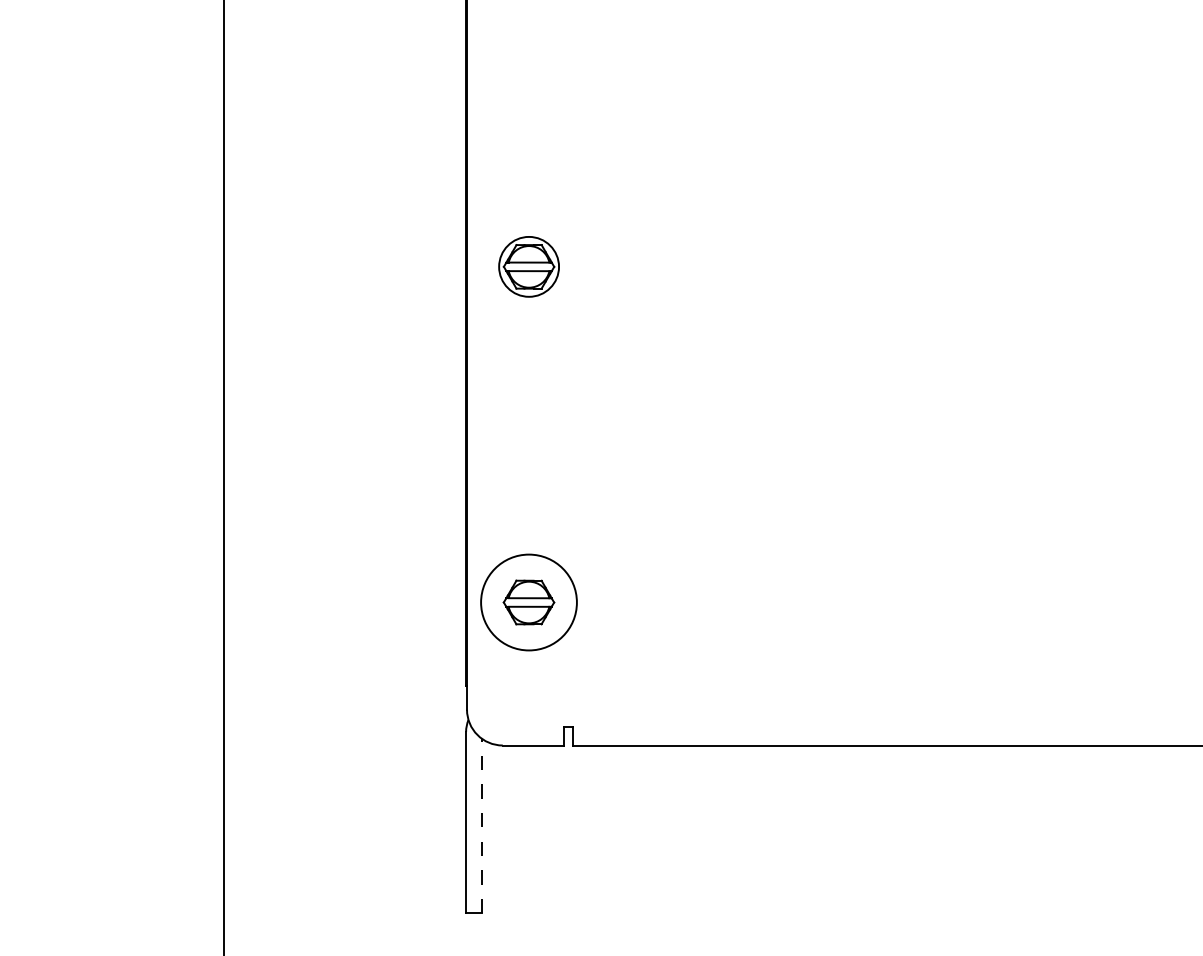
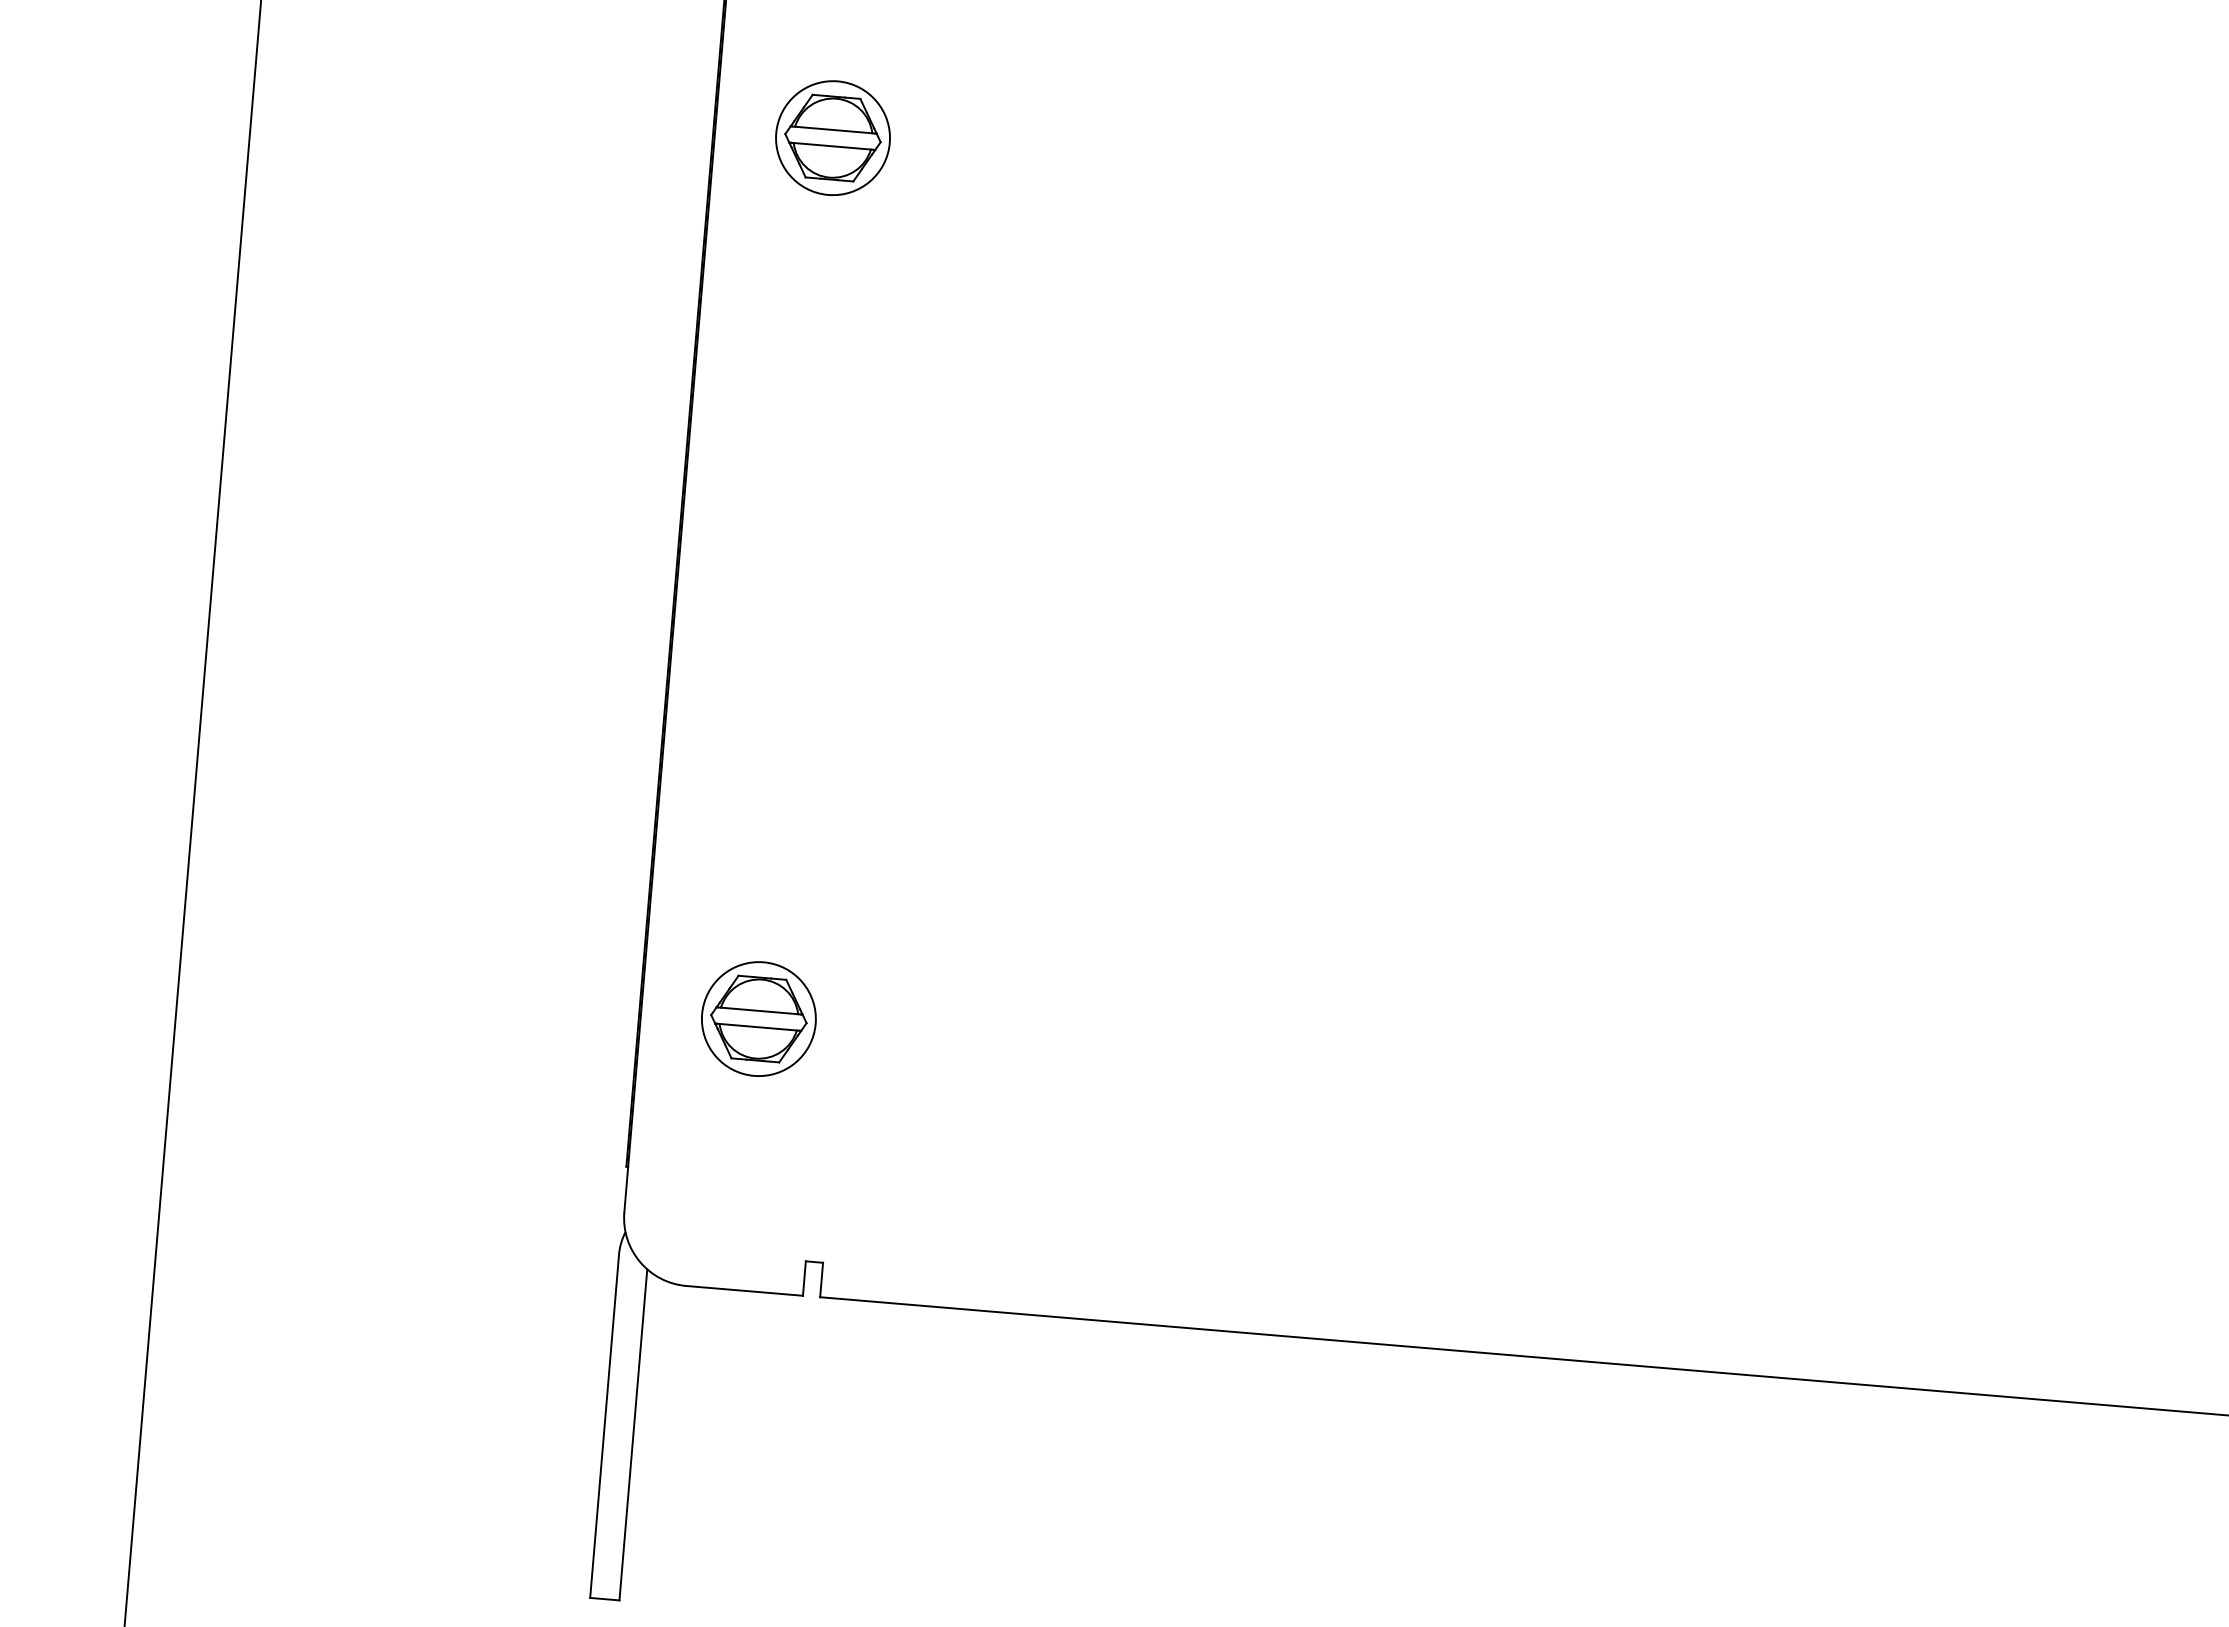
part: (528, 266) -> (831, 137), moved
circle: (528, 602) -> (757, 1018), size x0.62
line: (481, 825) -> (633, 1434), dashed -> solid

